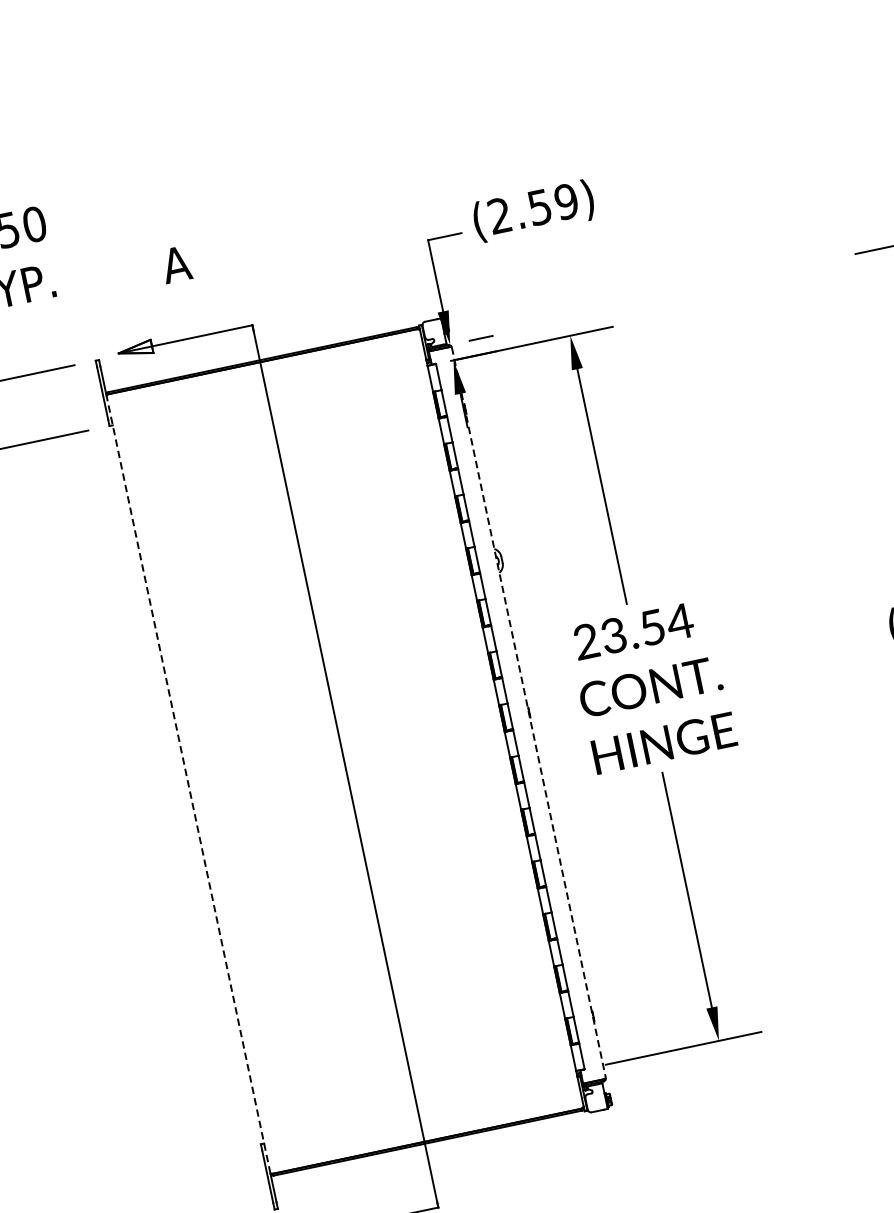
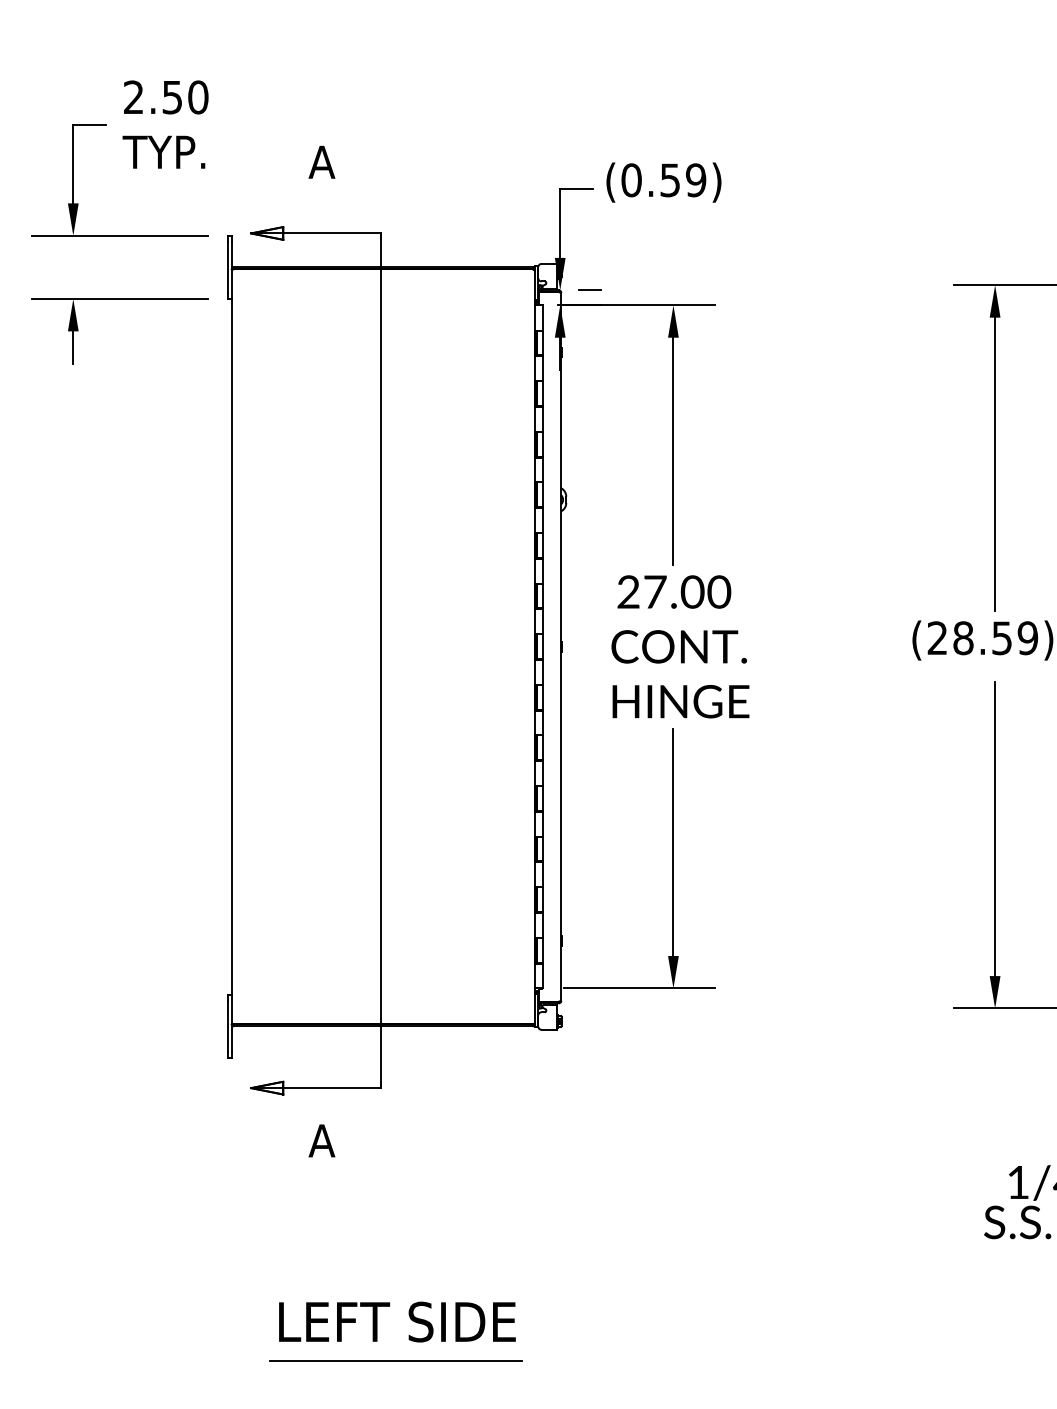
text: (499, 216) -> (631, 180), (2.59) -> (0.59)
text: (647, 628) -> (687, 591), 23.54 -> 27.00
line: (528, 712) -> (561, 646), dashed -> solid
line: (188, 784) -> (231, 646), dashed -> solid

